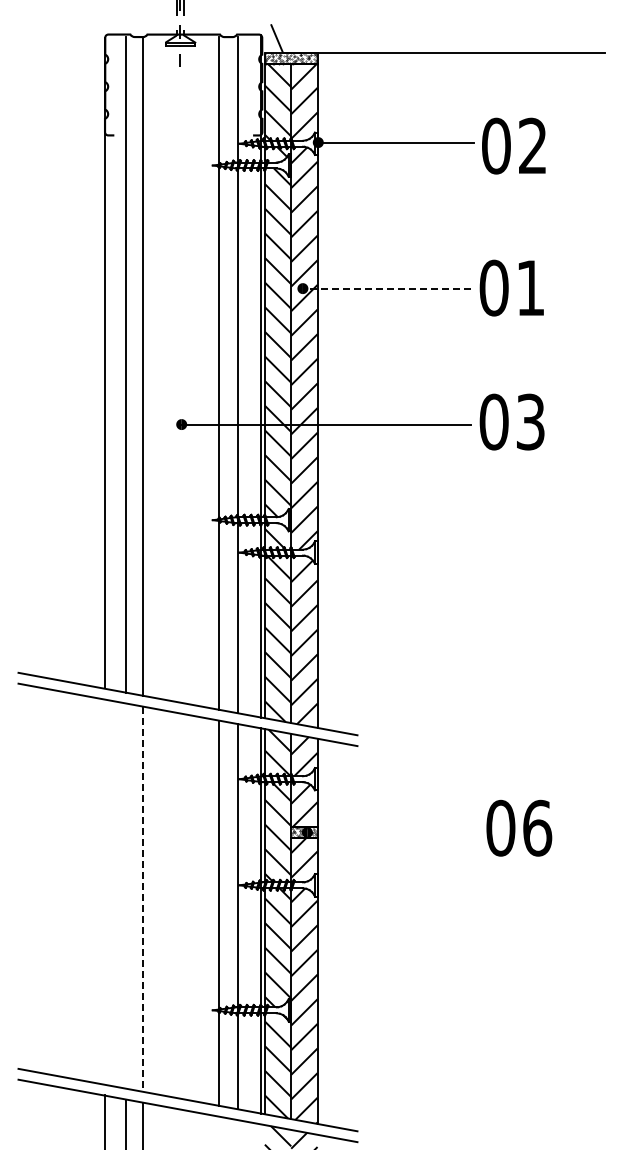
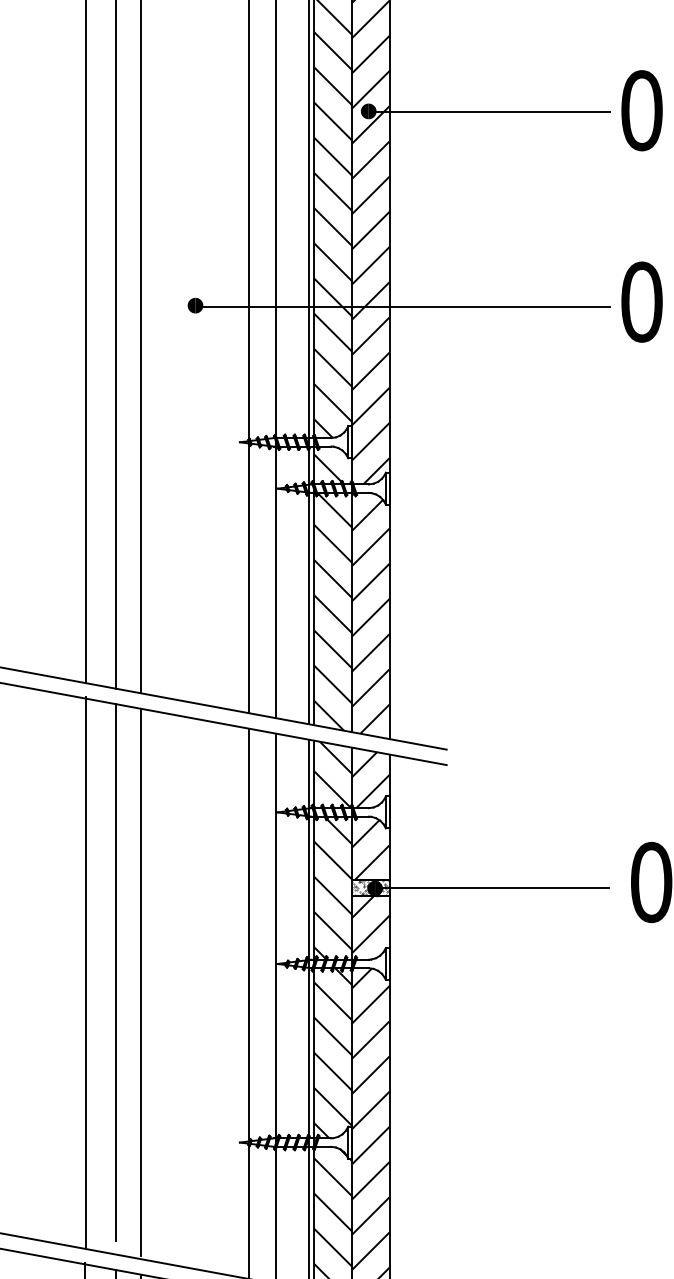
line: (388, 289) -> (490, 112), dashed -> solid
line: (390, 832) -> (493, 888), added
line: (105, 890) -> (86, 971), added
line: (126, 891) -> (116, 972), added
line: (143, 898) -> (140, 982), dashed -> solid

